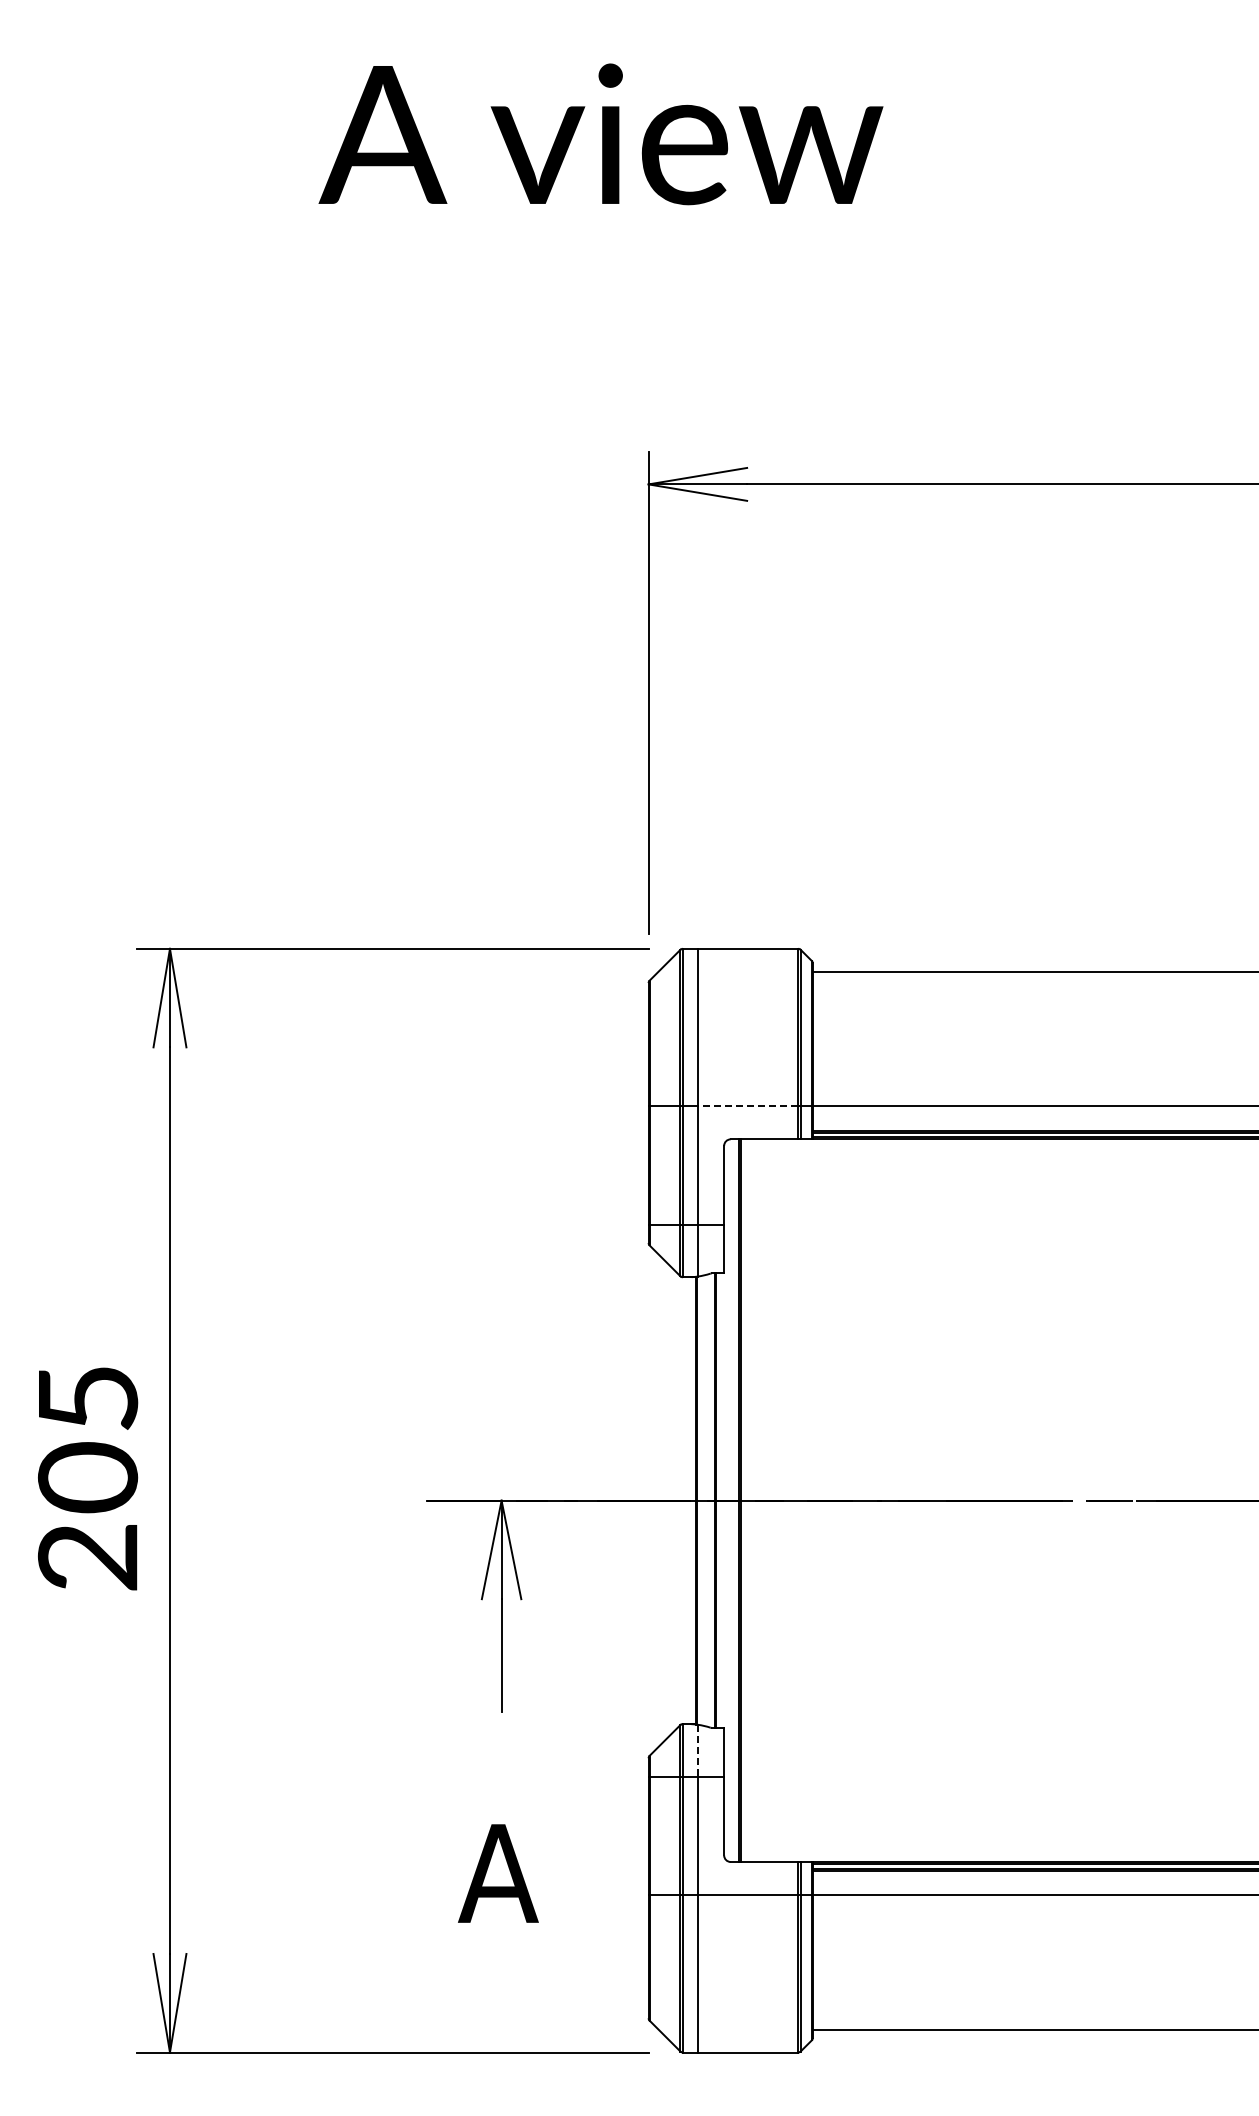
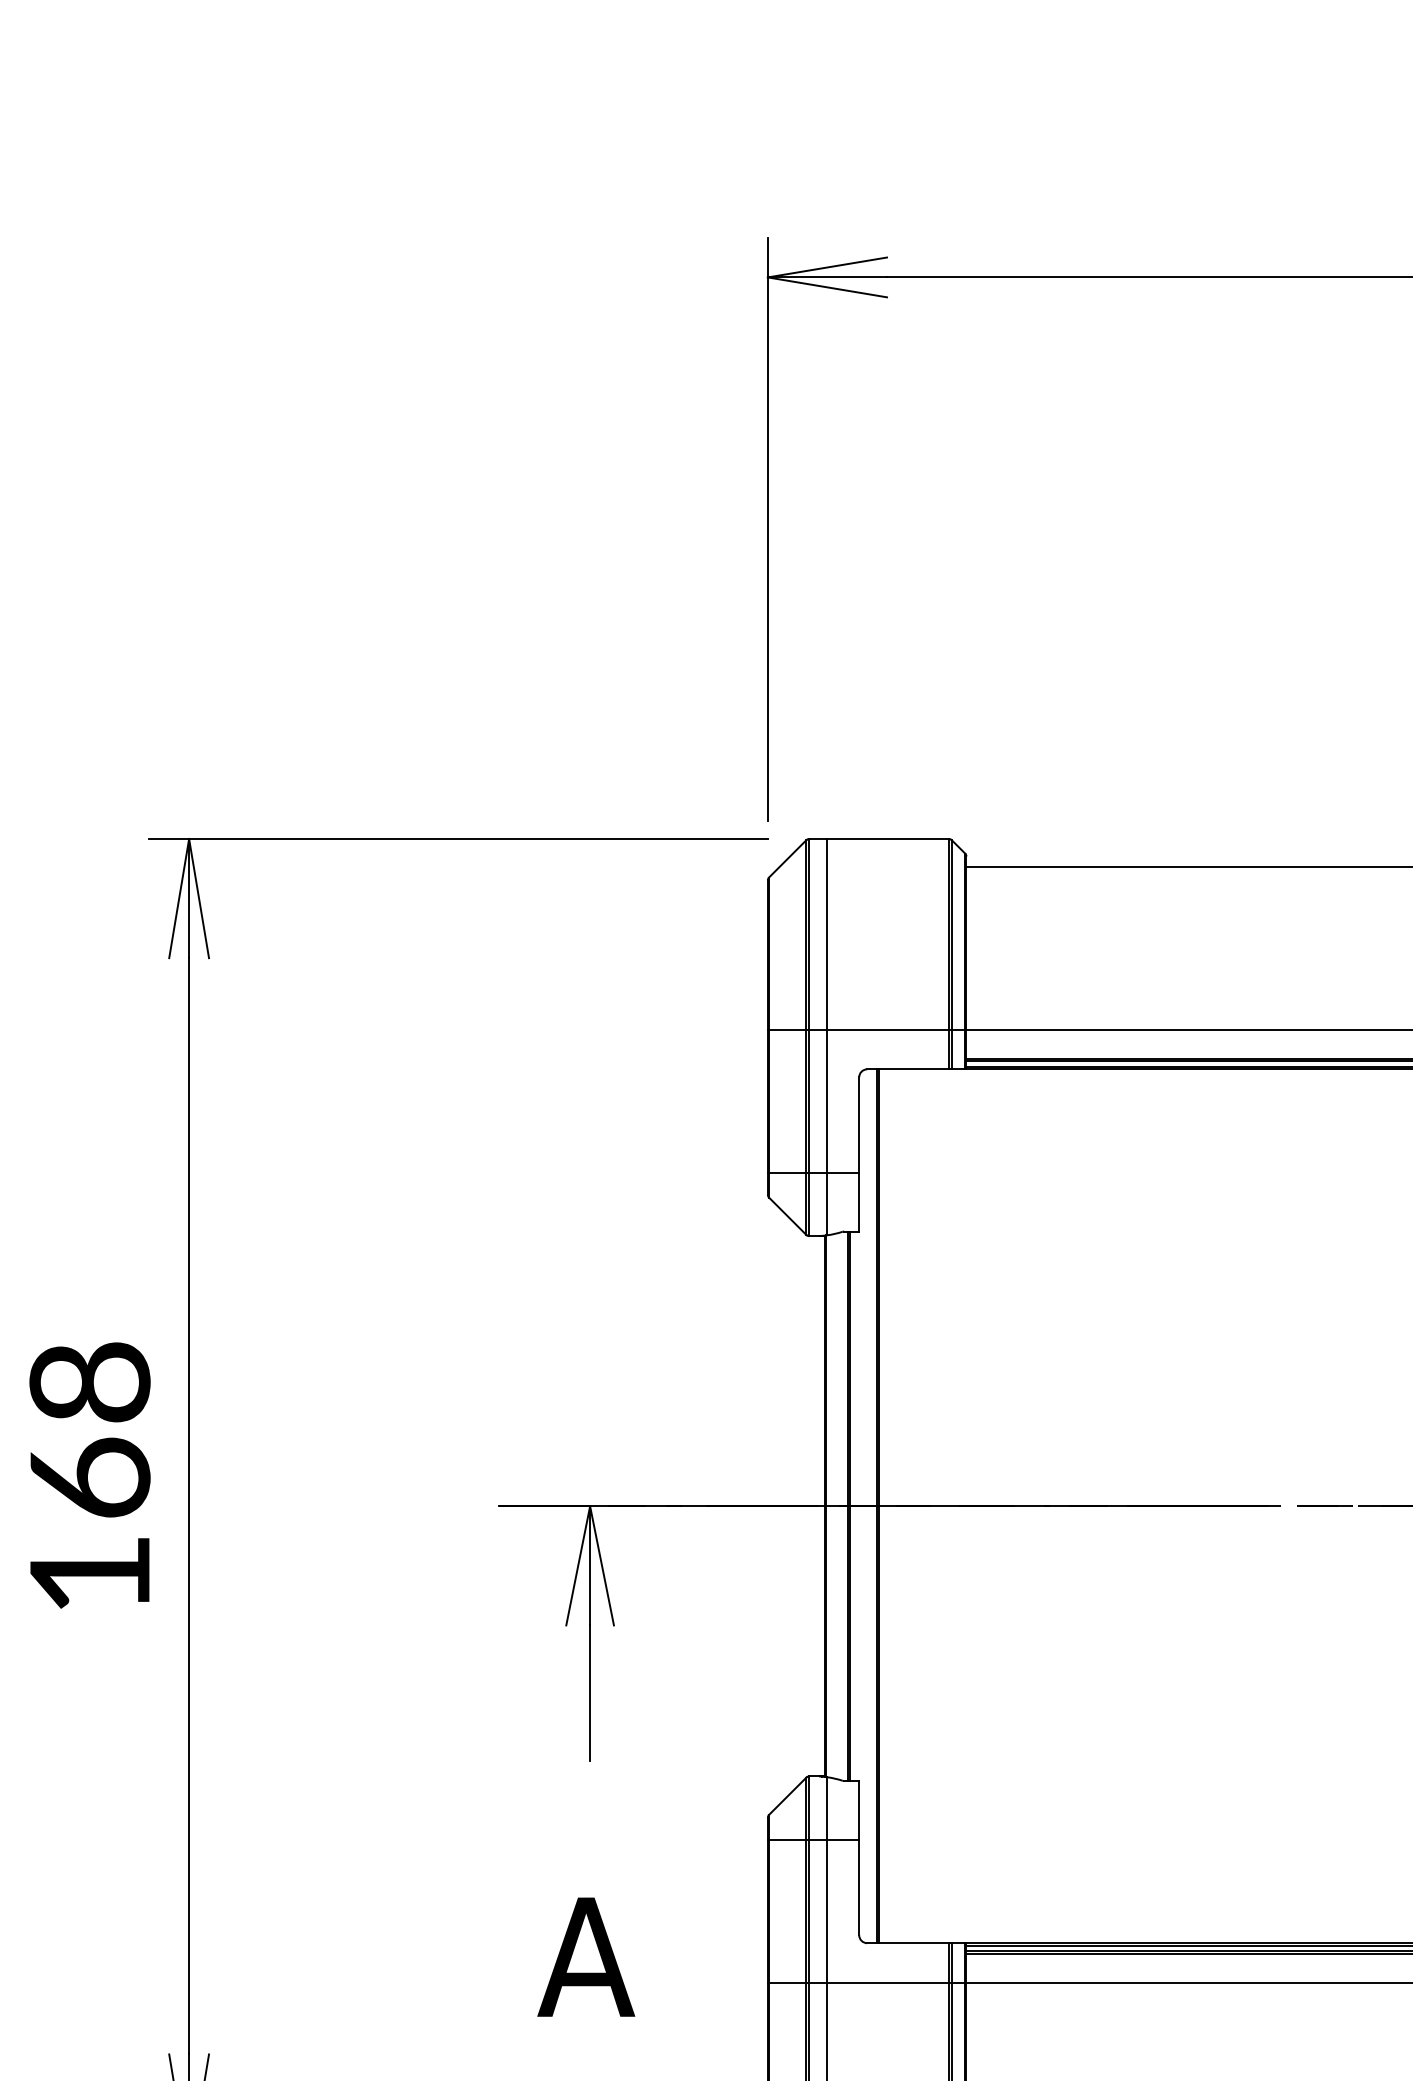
line: (747, 1106) -> (887, 1029), dashed -> solid
text: (87, 1477) -> (89, 1478), 205 -> 168
line: (697, 1750) -> (827, 1808), dashed -> solid

